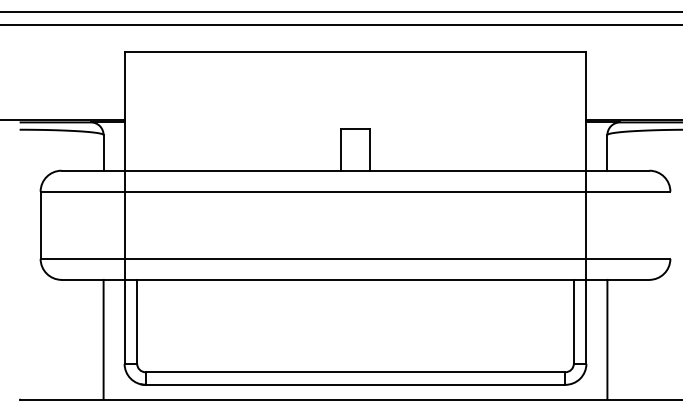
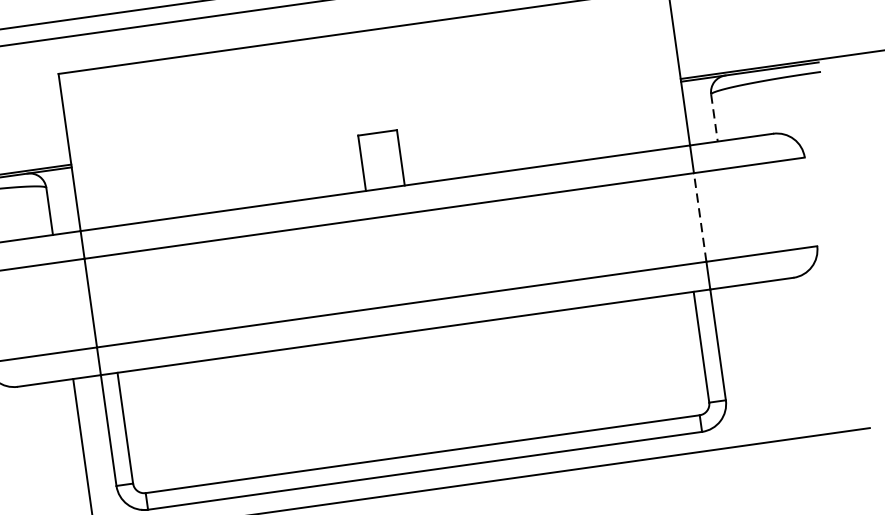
line: (607, 152) -> (714, 117), solid -> dashed
line: (586, 225) -> (700, 217), solid -> dashed
line: (607, 339) -> (749, 364), removed

